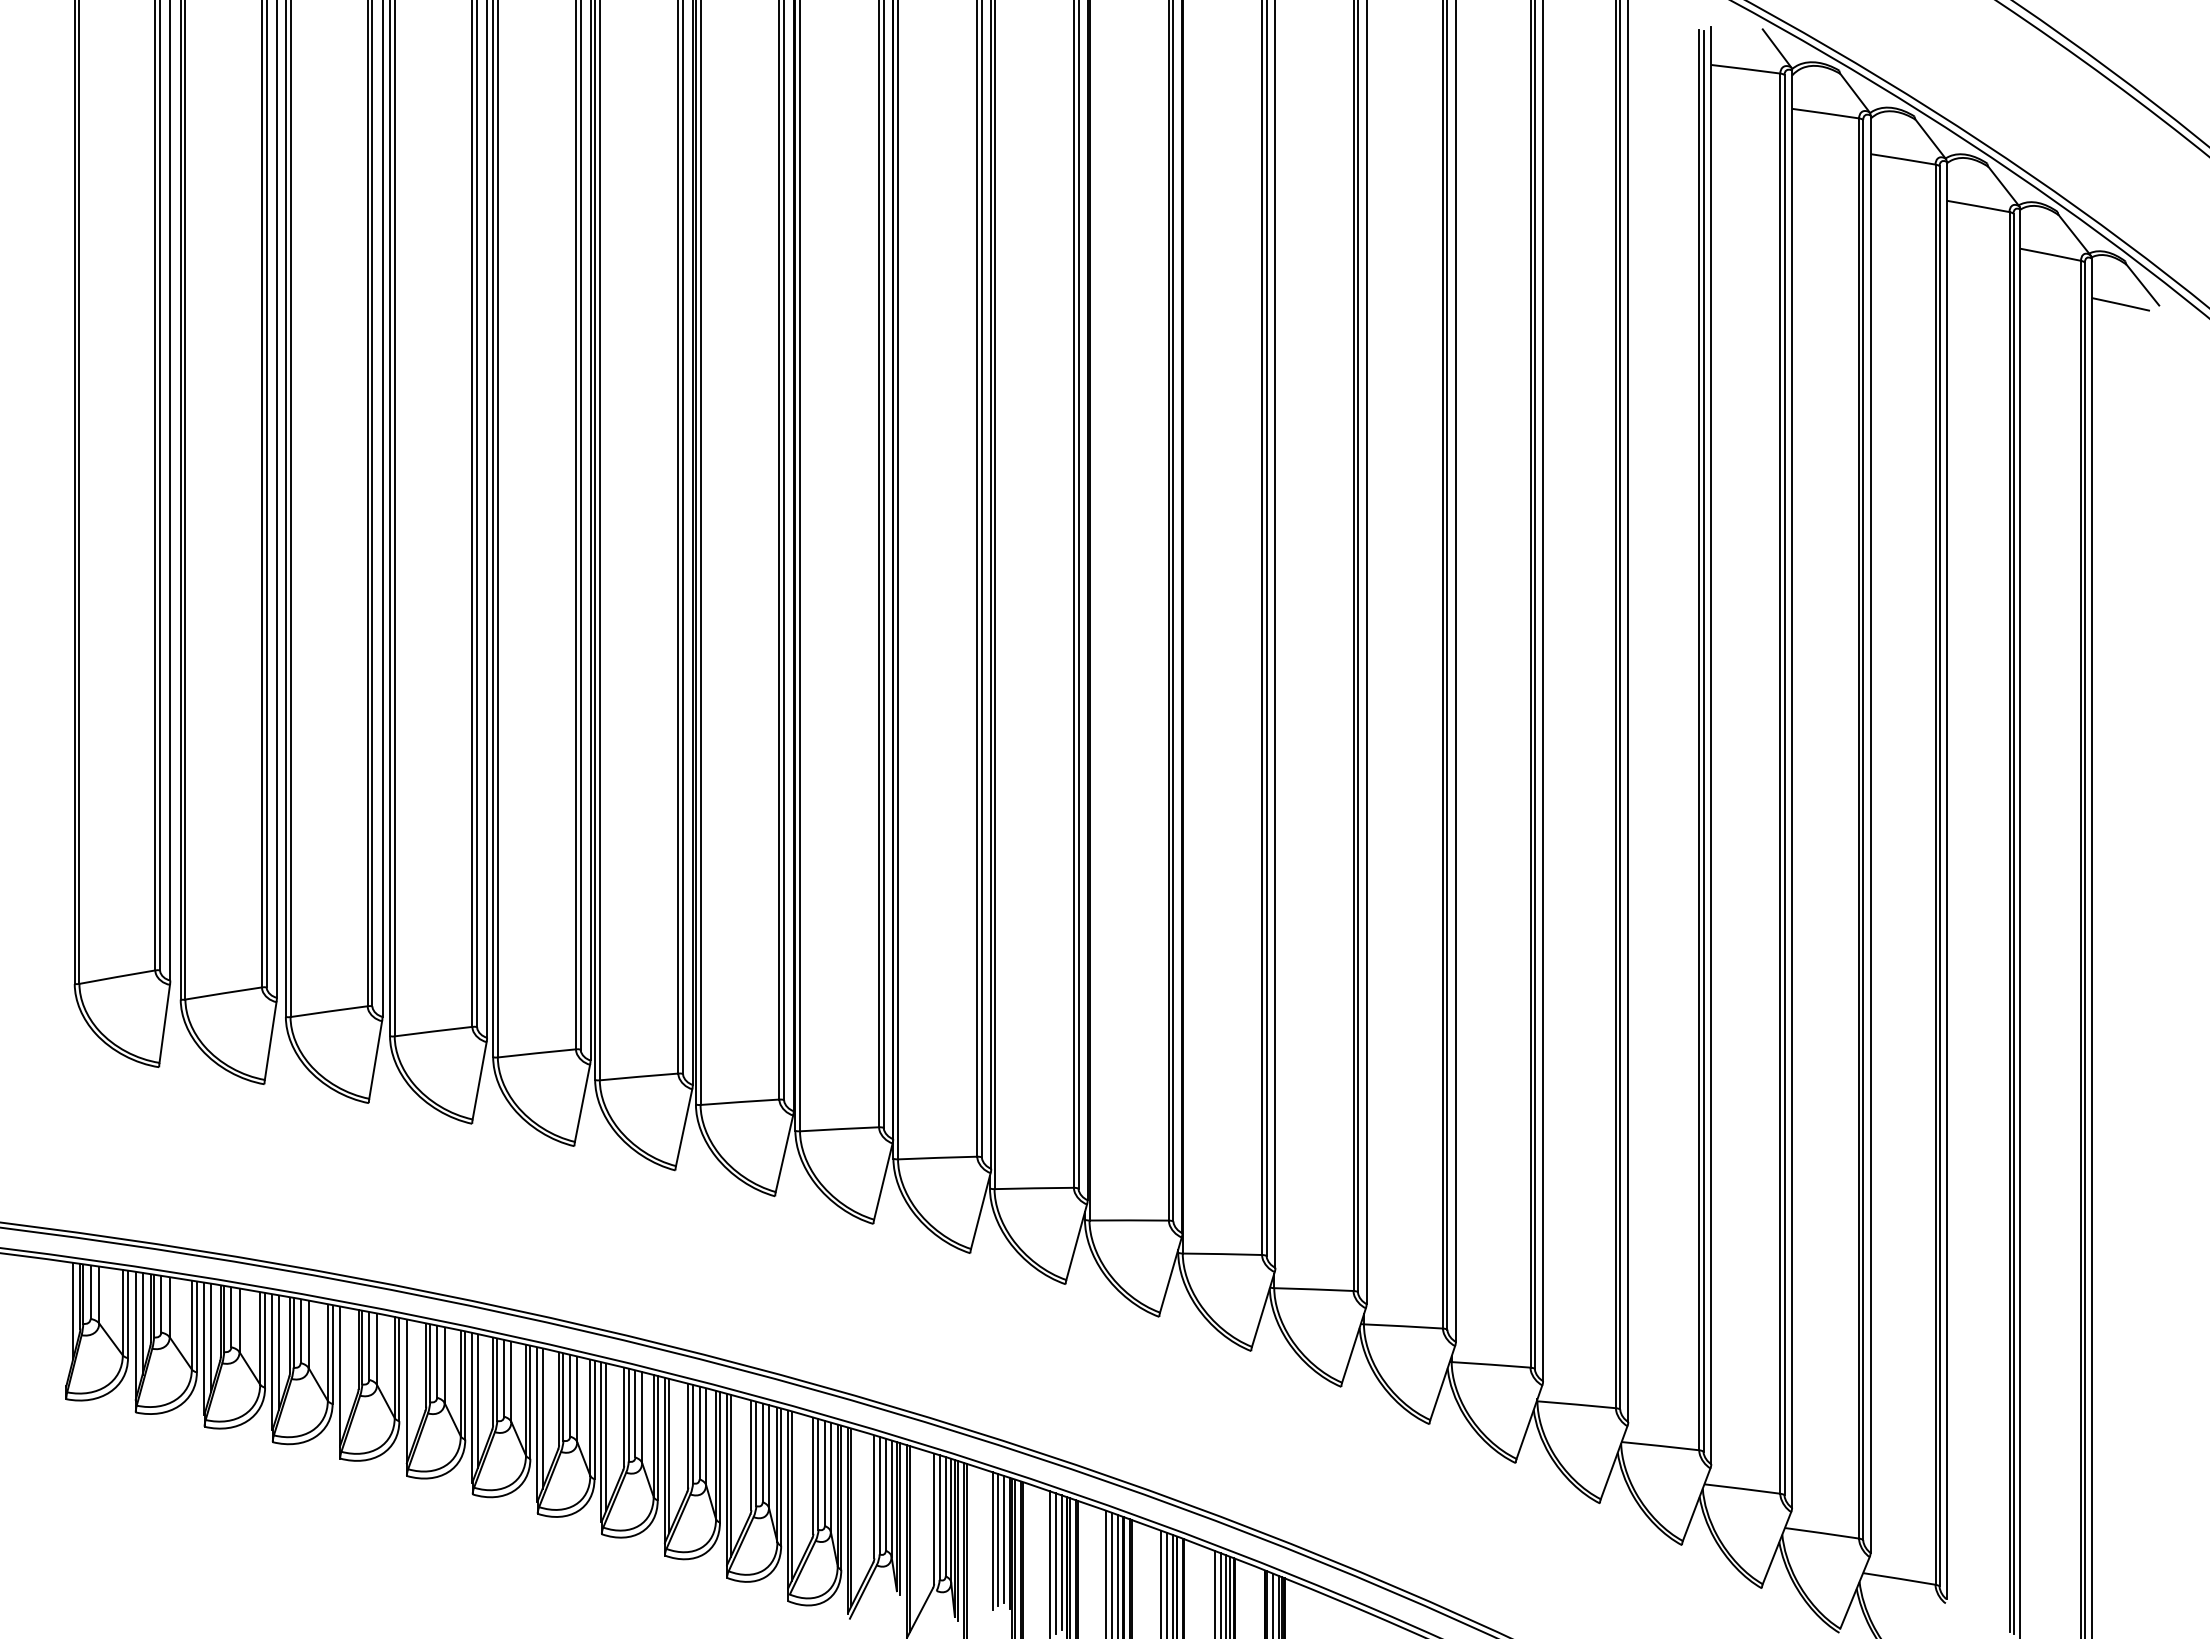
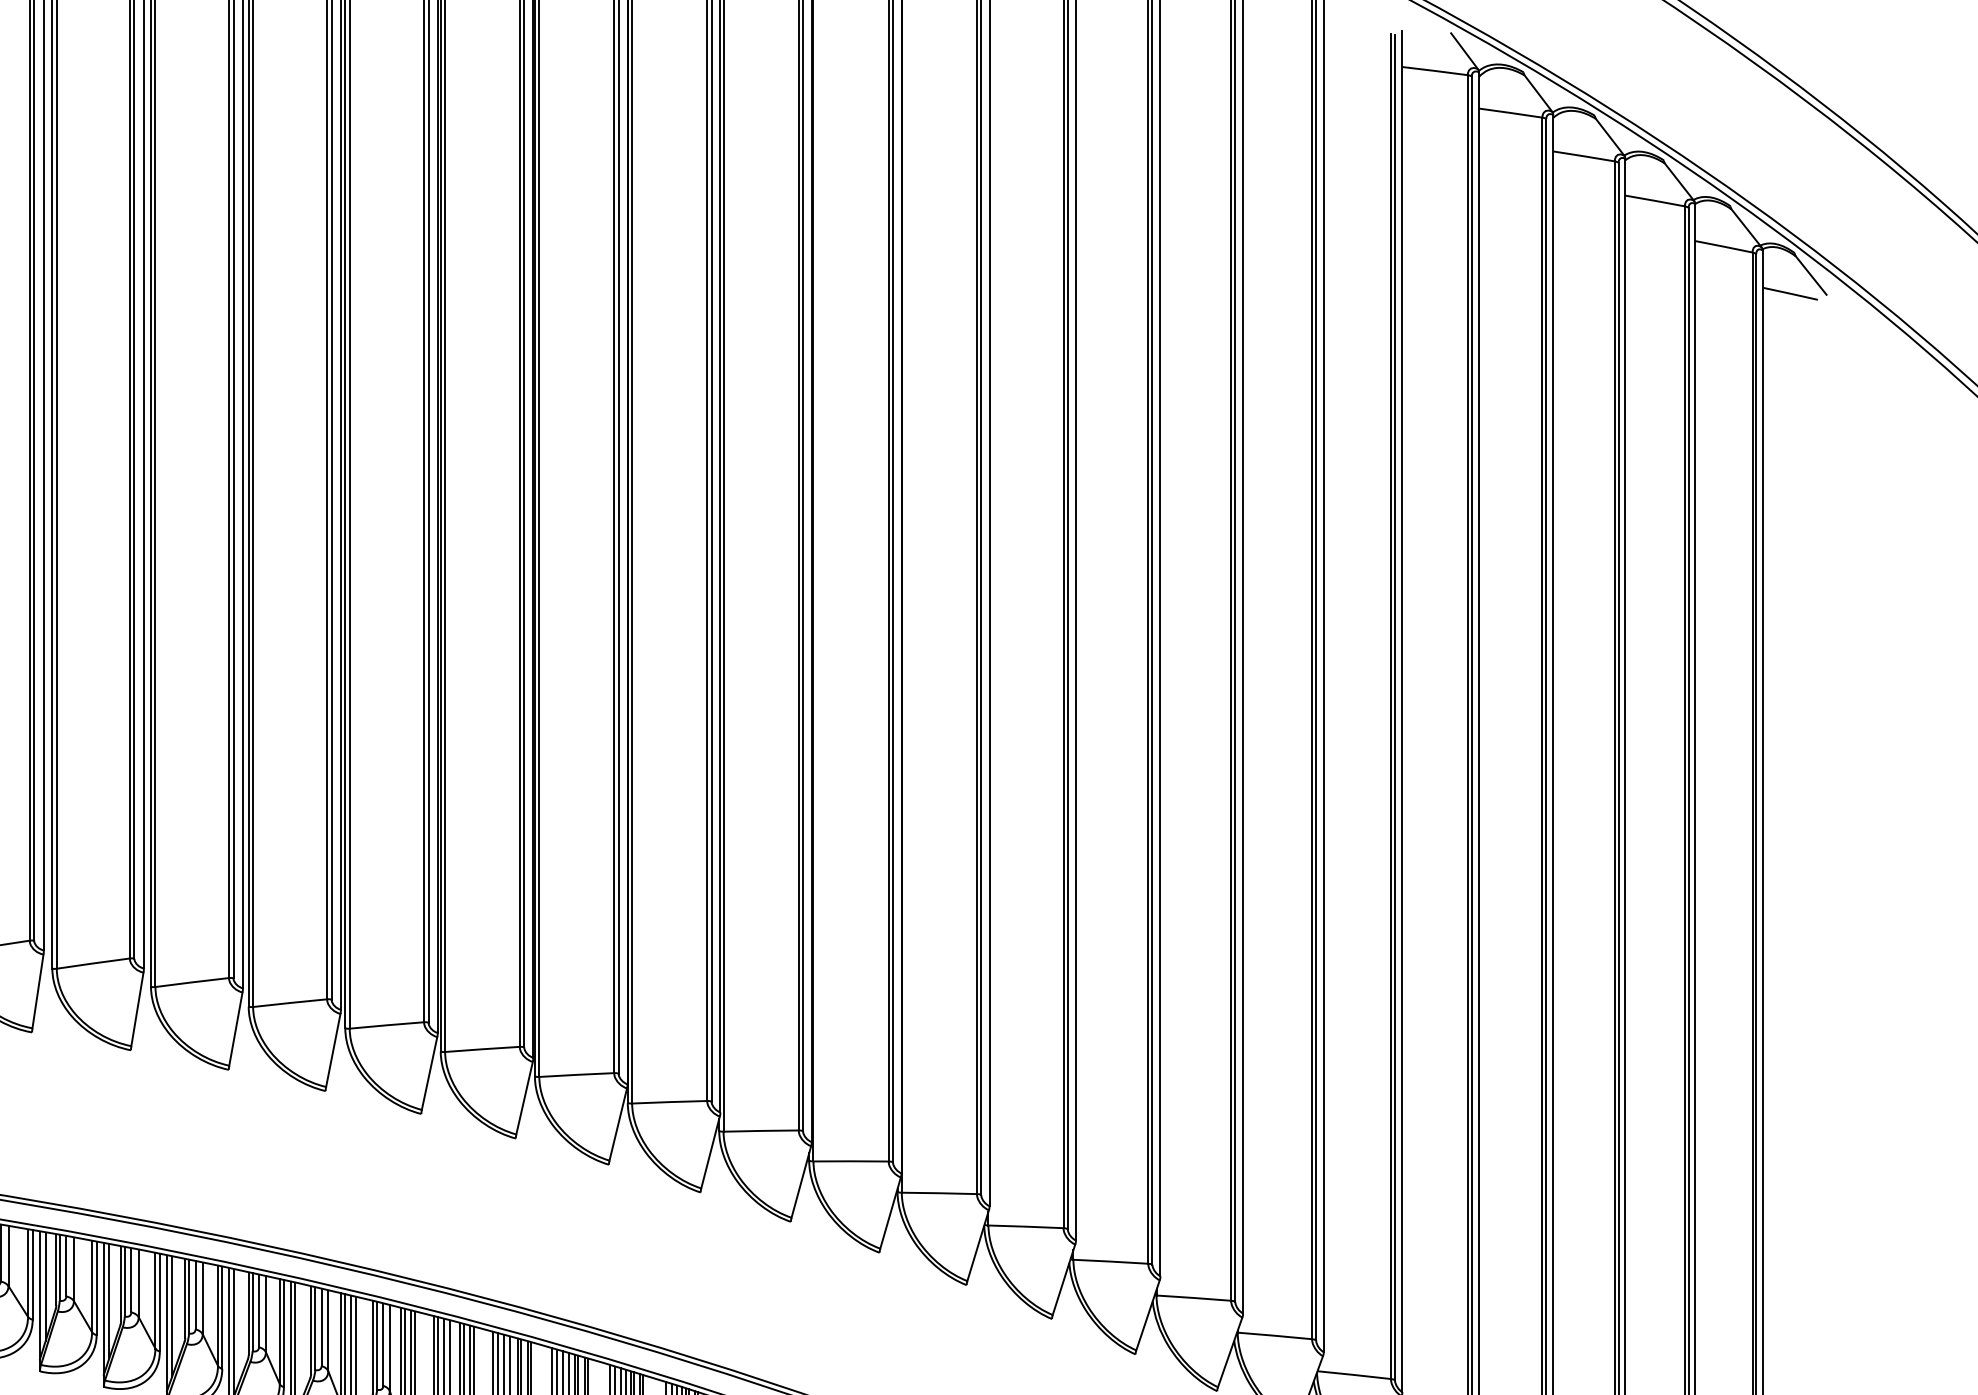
line: (346, 1368) -> (109, 1301), added
line: (412, 1384) -> (172, 1316), added

